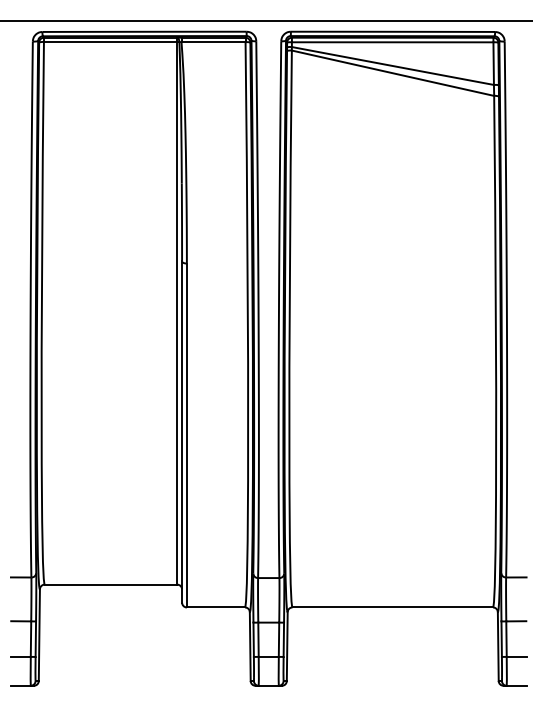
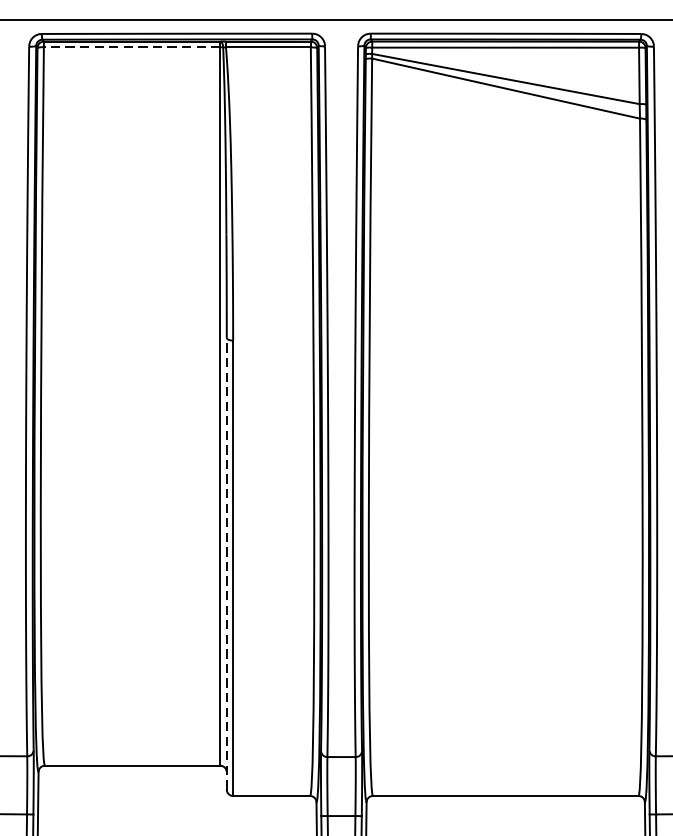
line: (110, 42) -> (131, 47), solid -> dashed
line: (182, 432) -> (227, 564), solid -> dashed

